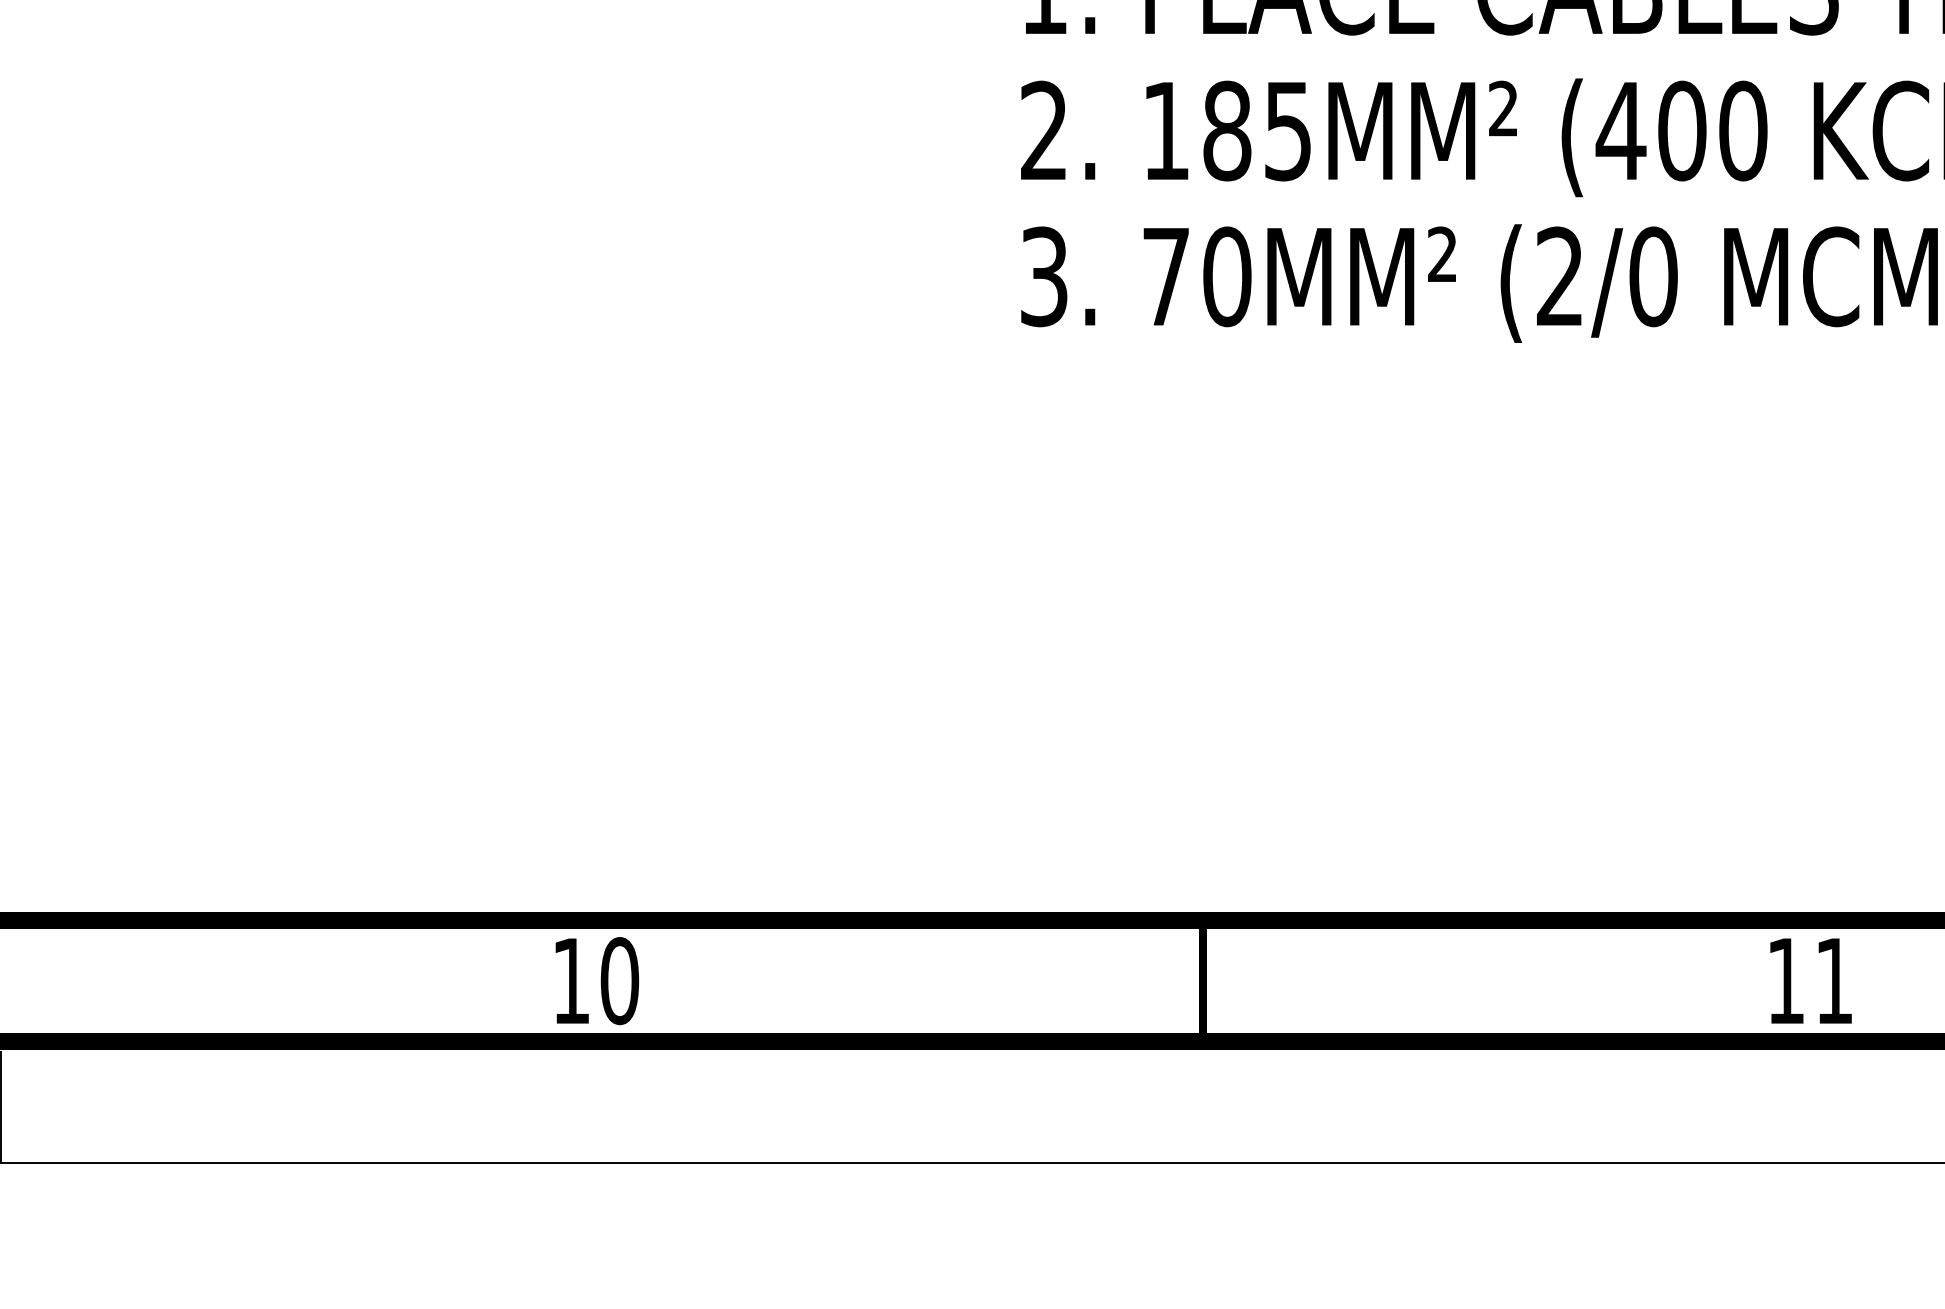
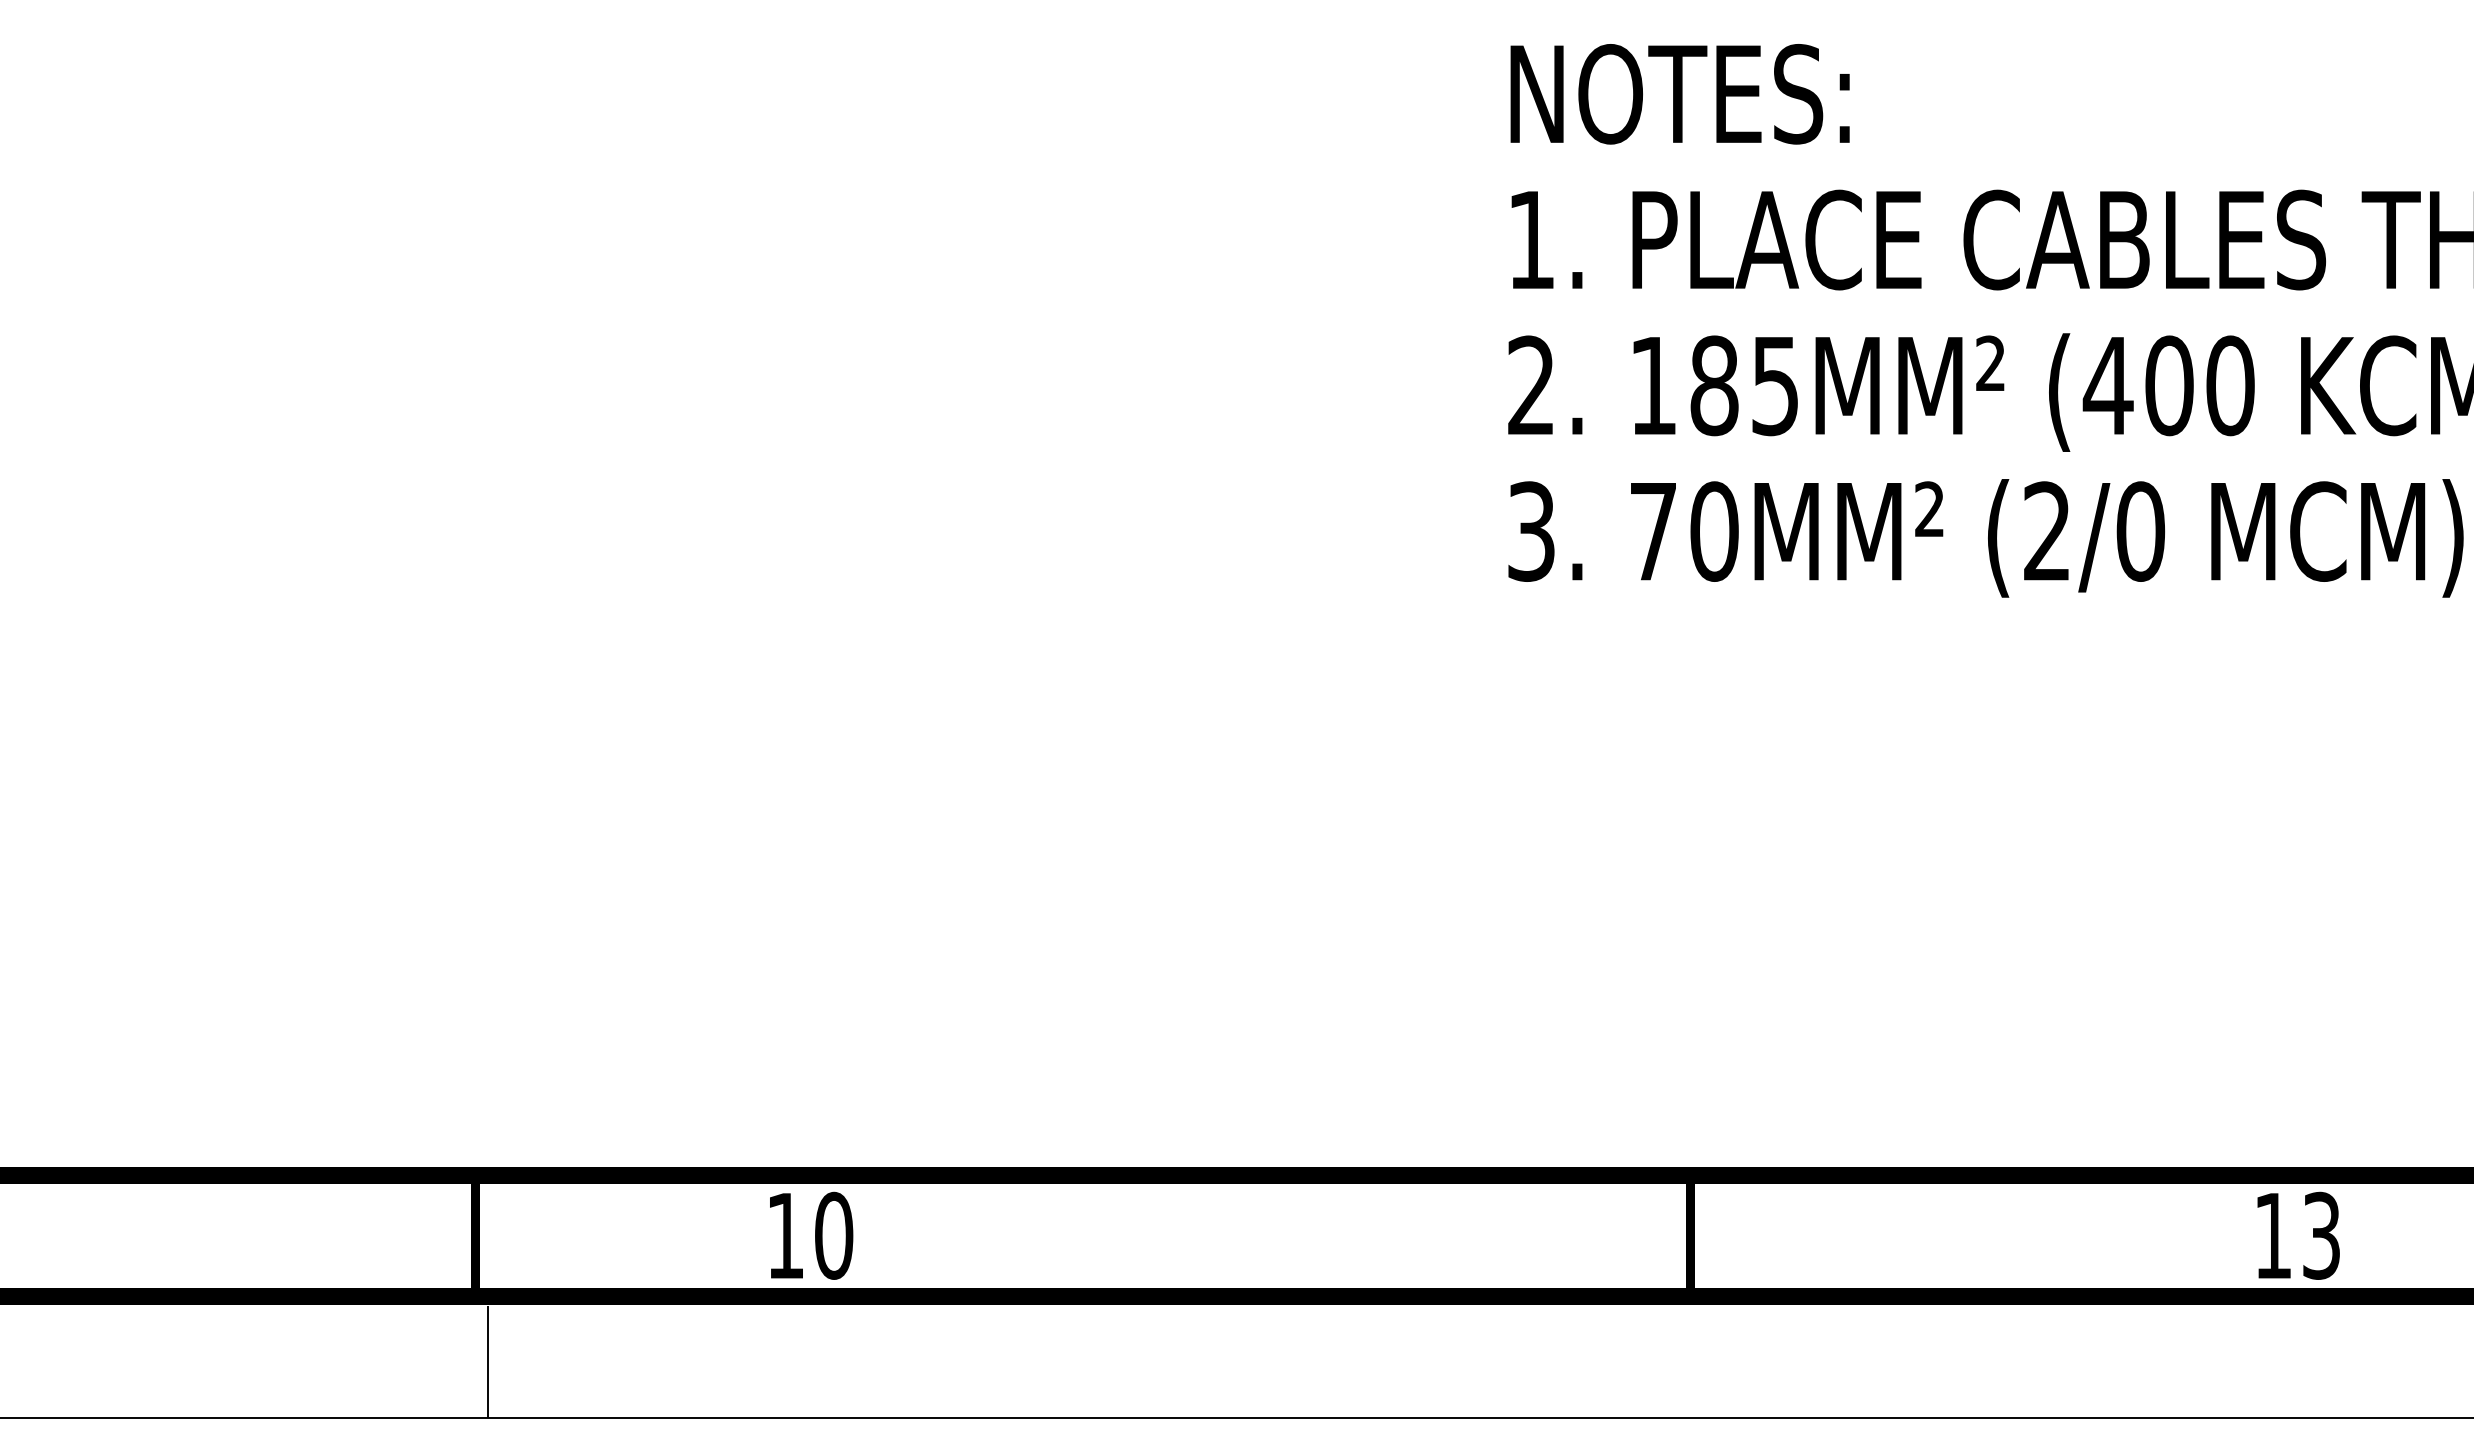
text: (597, 980) -> (811, 1235), moved
text: (1834, 980) -> (2321, 1235), 11 -> 13

